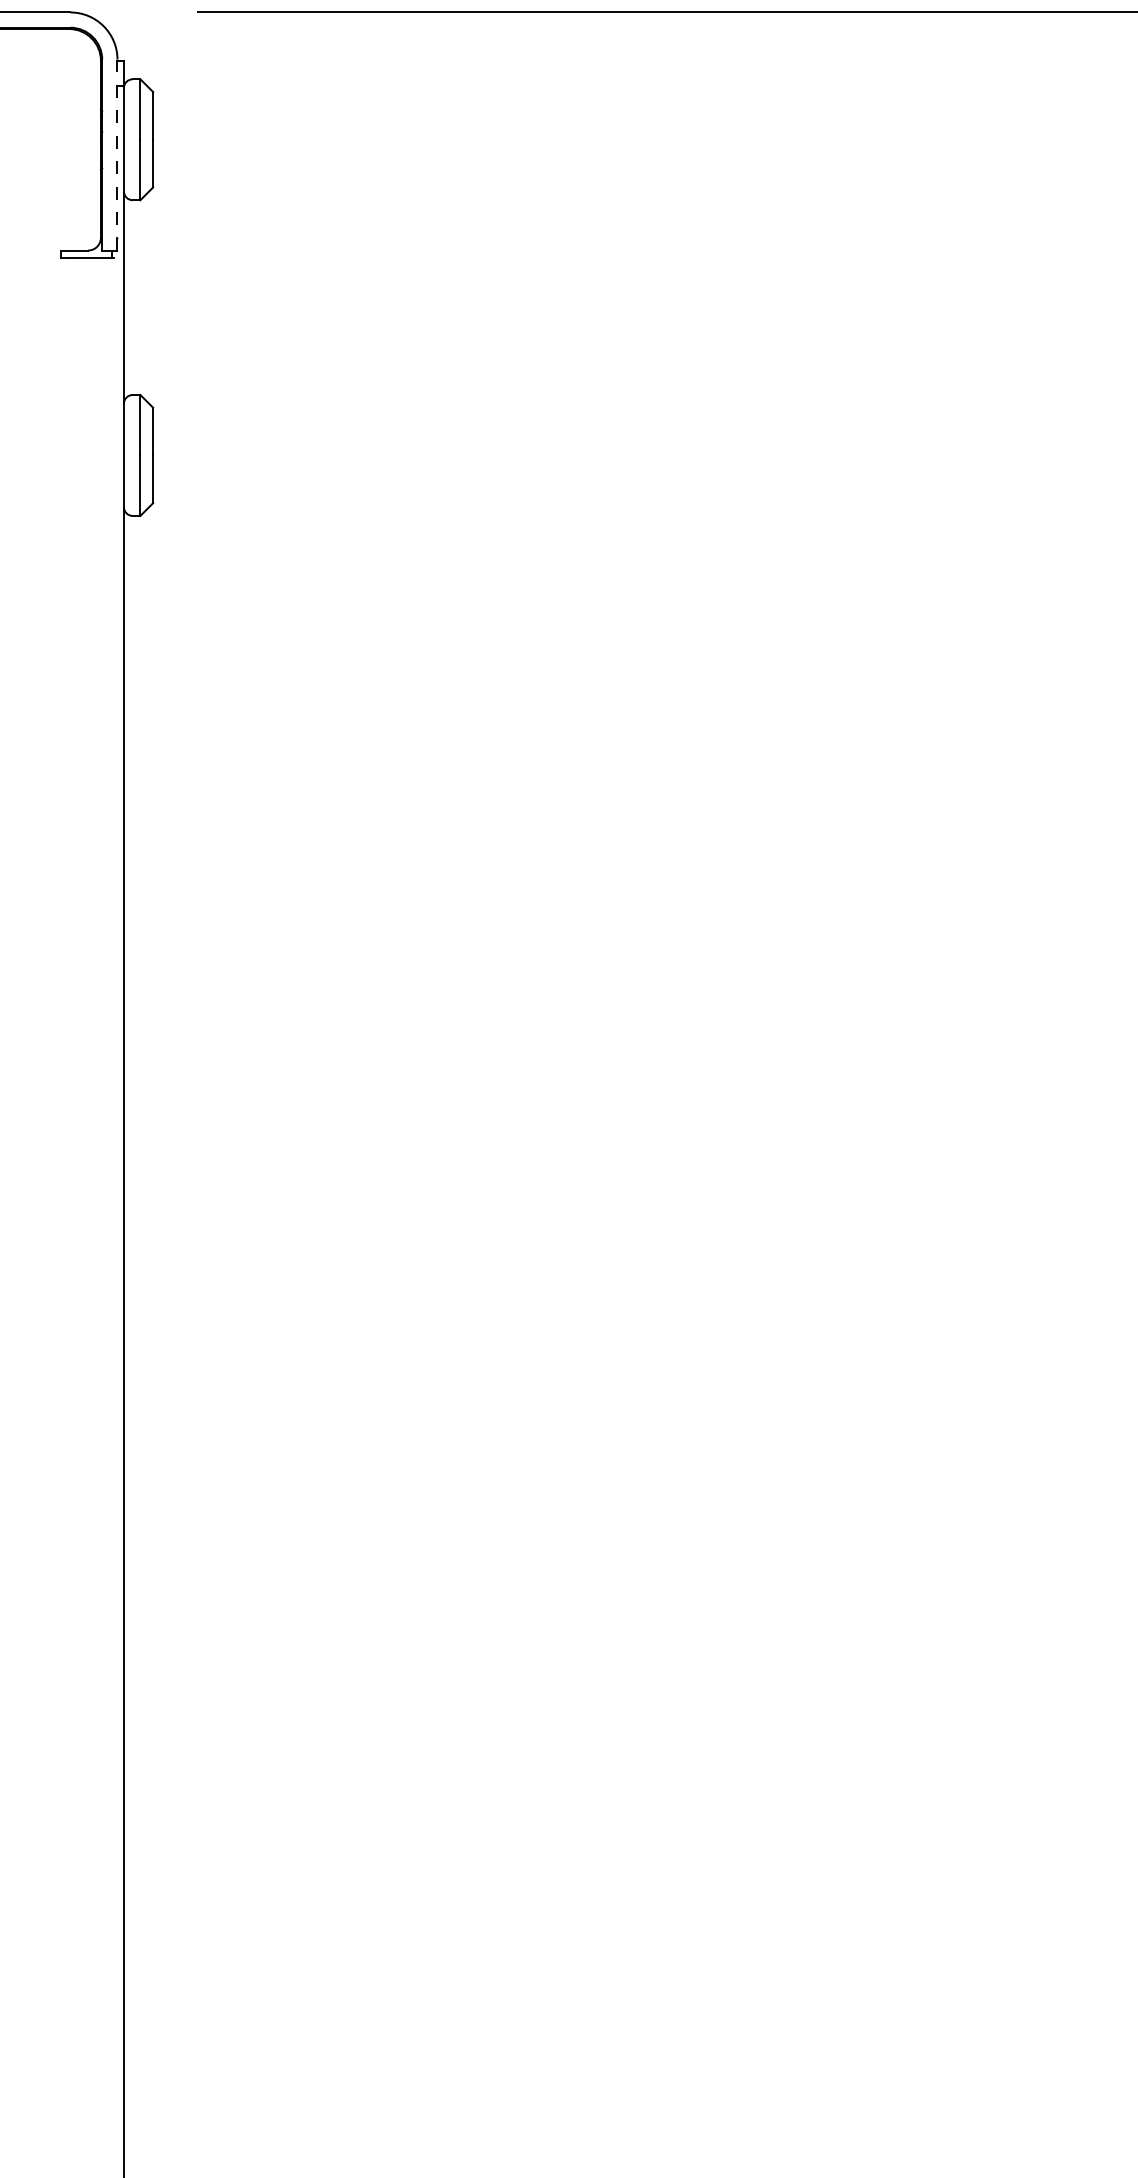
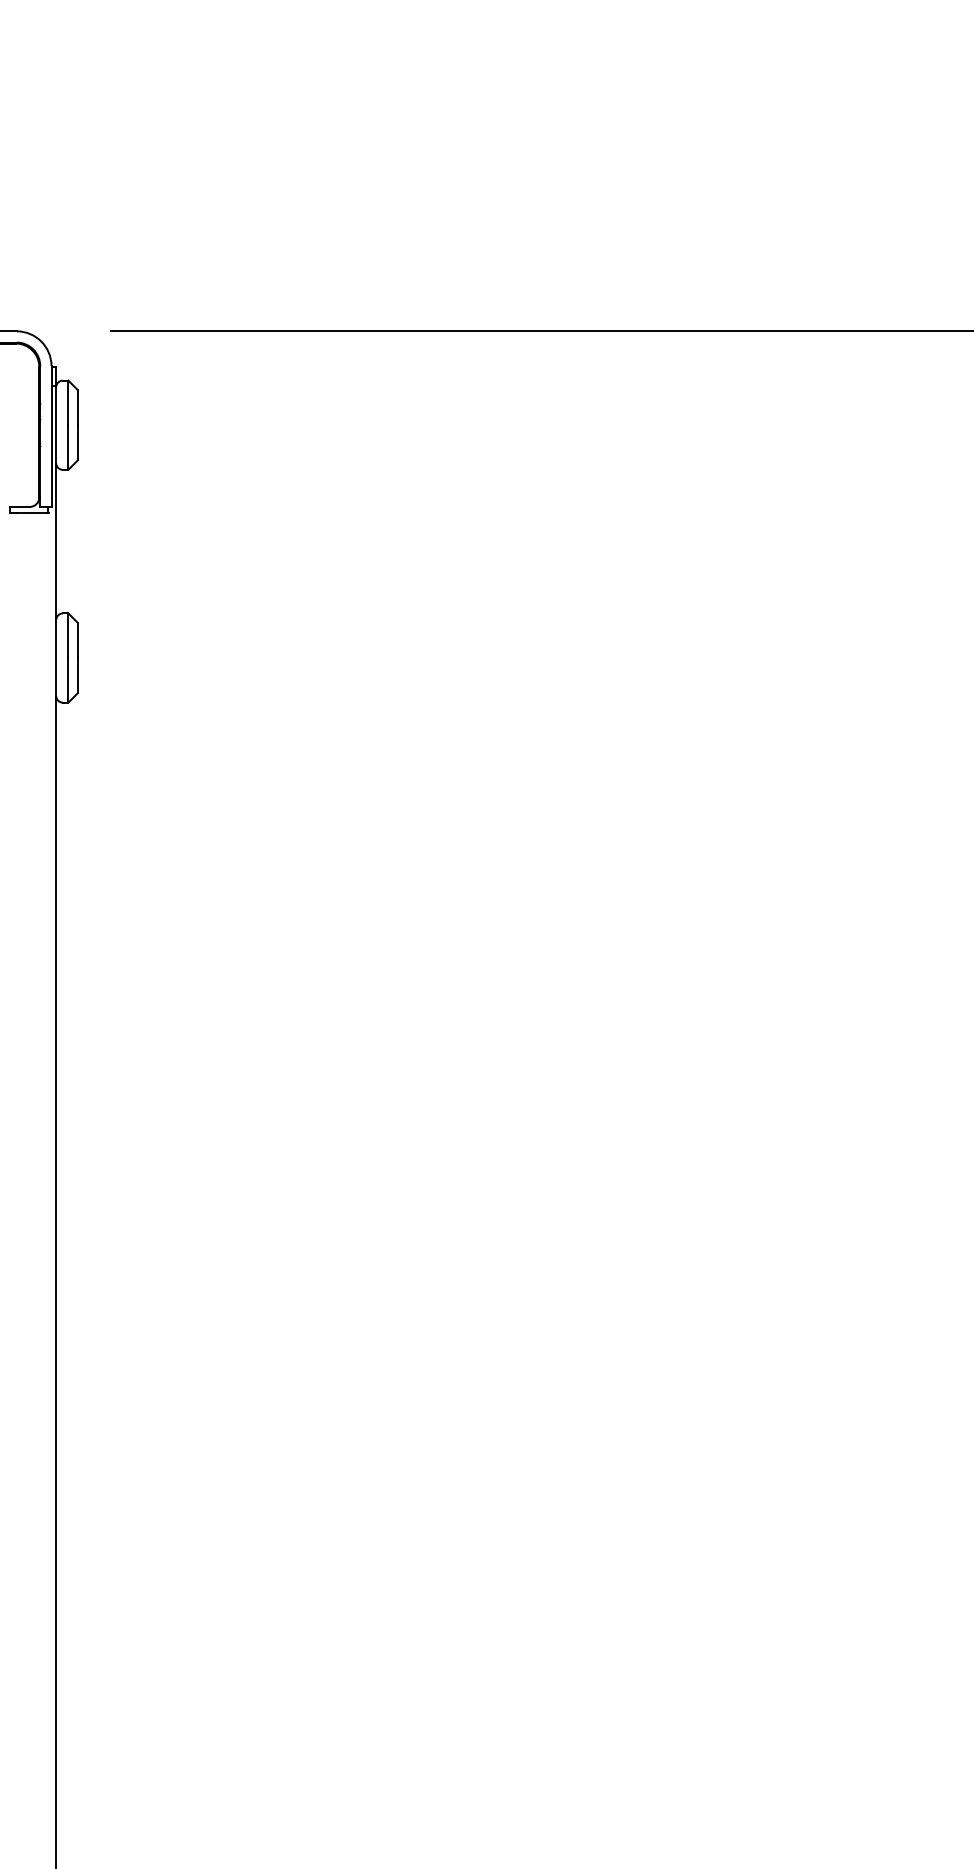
line: (117, 148) -> (51, 431), dashed -> solid

